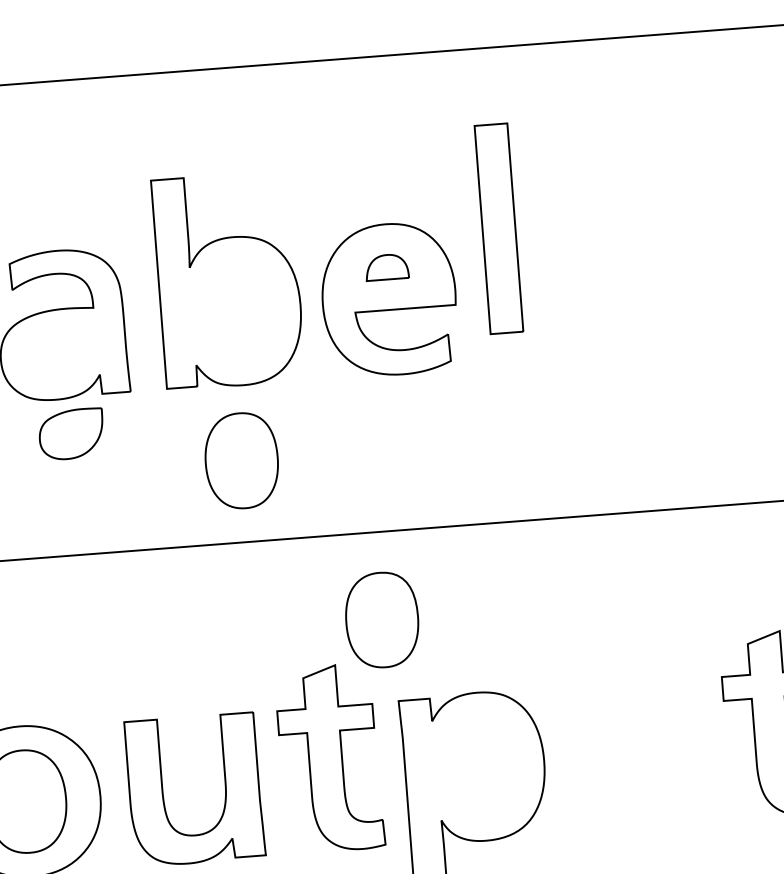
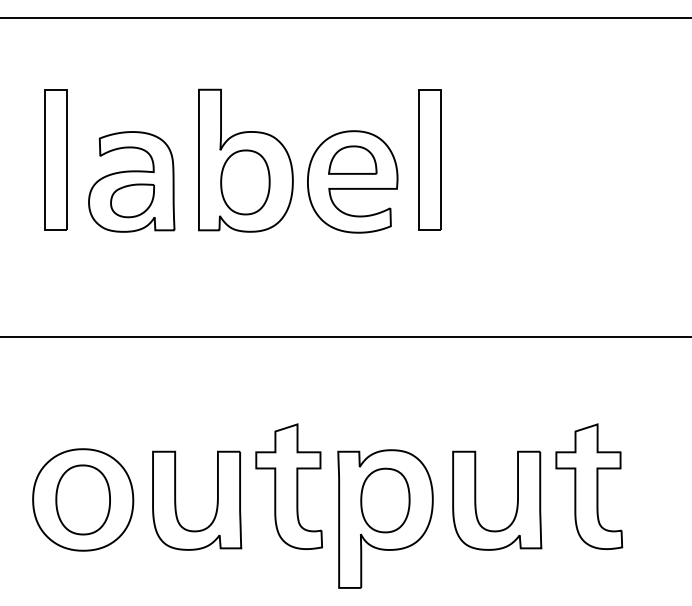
part: (498, 228) -> (429, 159), moved
part: (386, 266) -> (352, 159), size x1.67
part: (71, 433) -> (132, 200), moved
part: (241, 460) -> (245, 182), moved
part: (382, 619) -> (385, 500), moved
part: (668, 758) -> (516, 504), added

